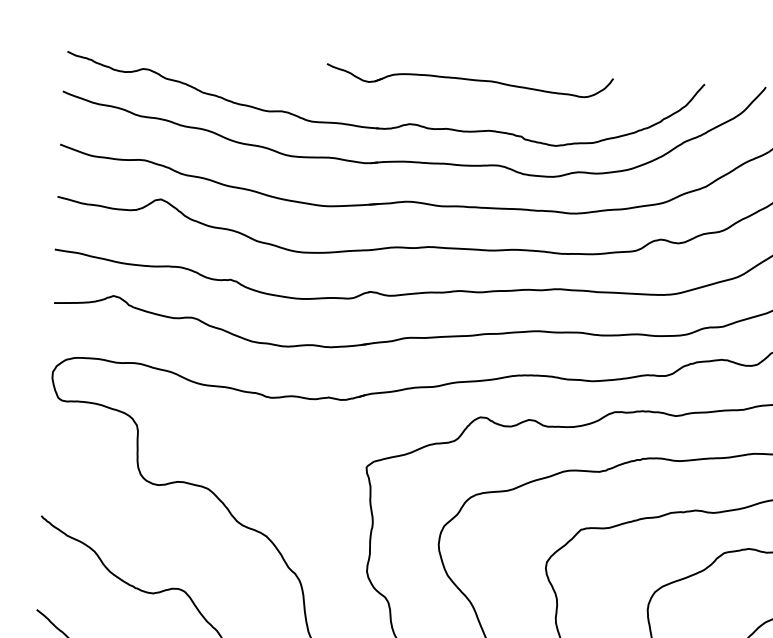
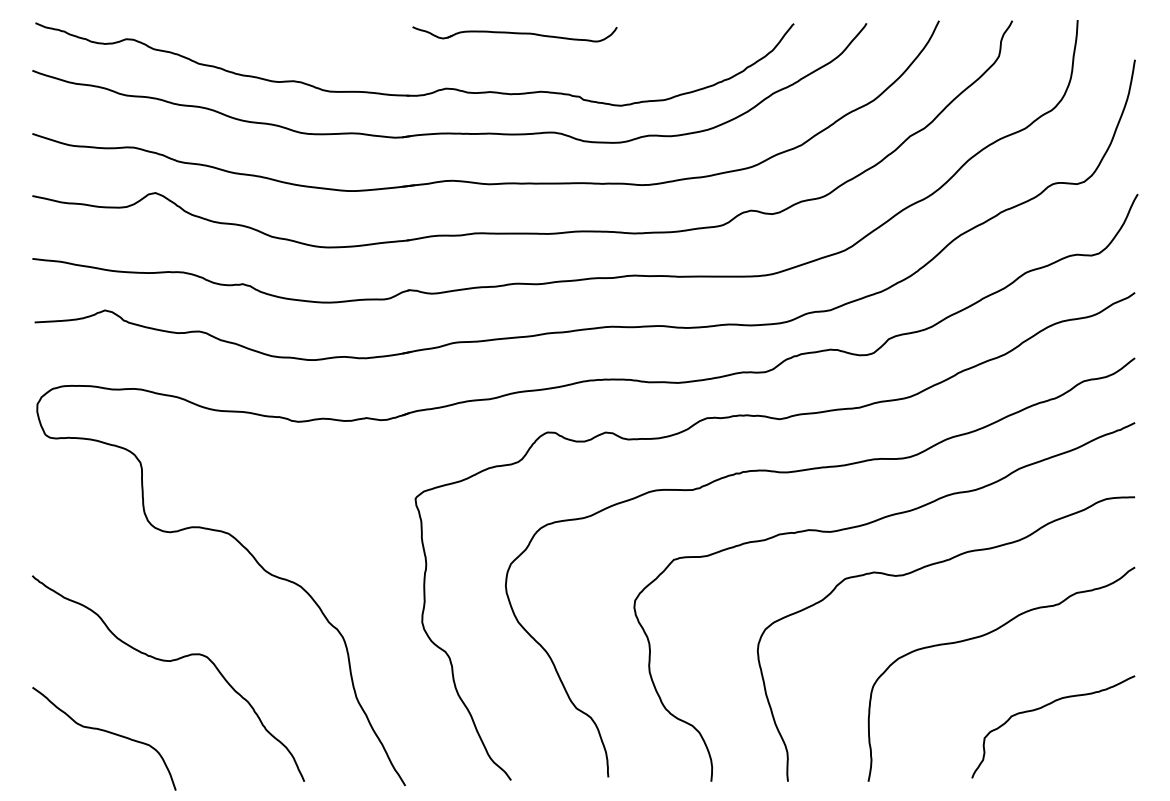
part: (469, 81) -> (514, 34), size x0.6

